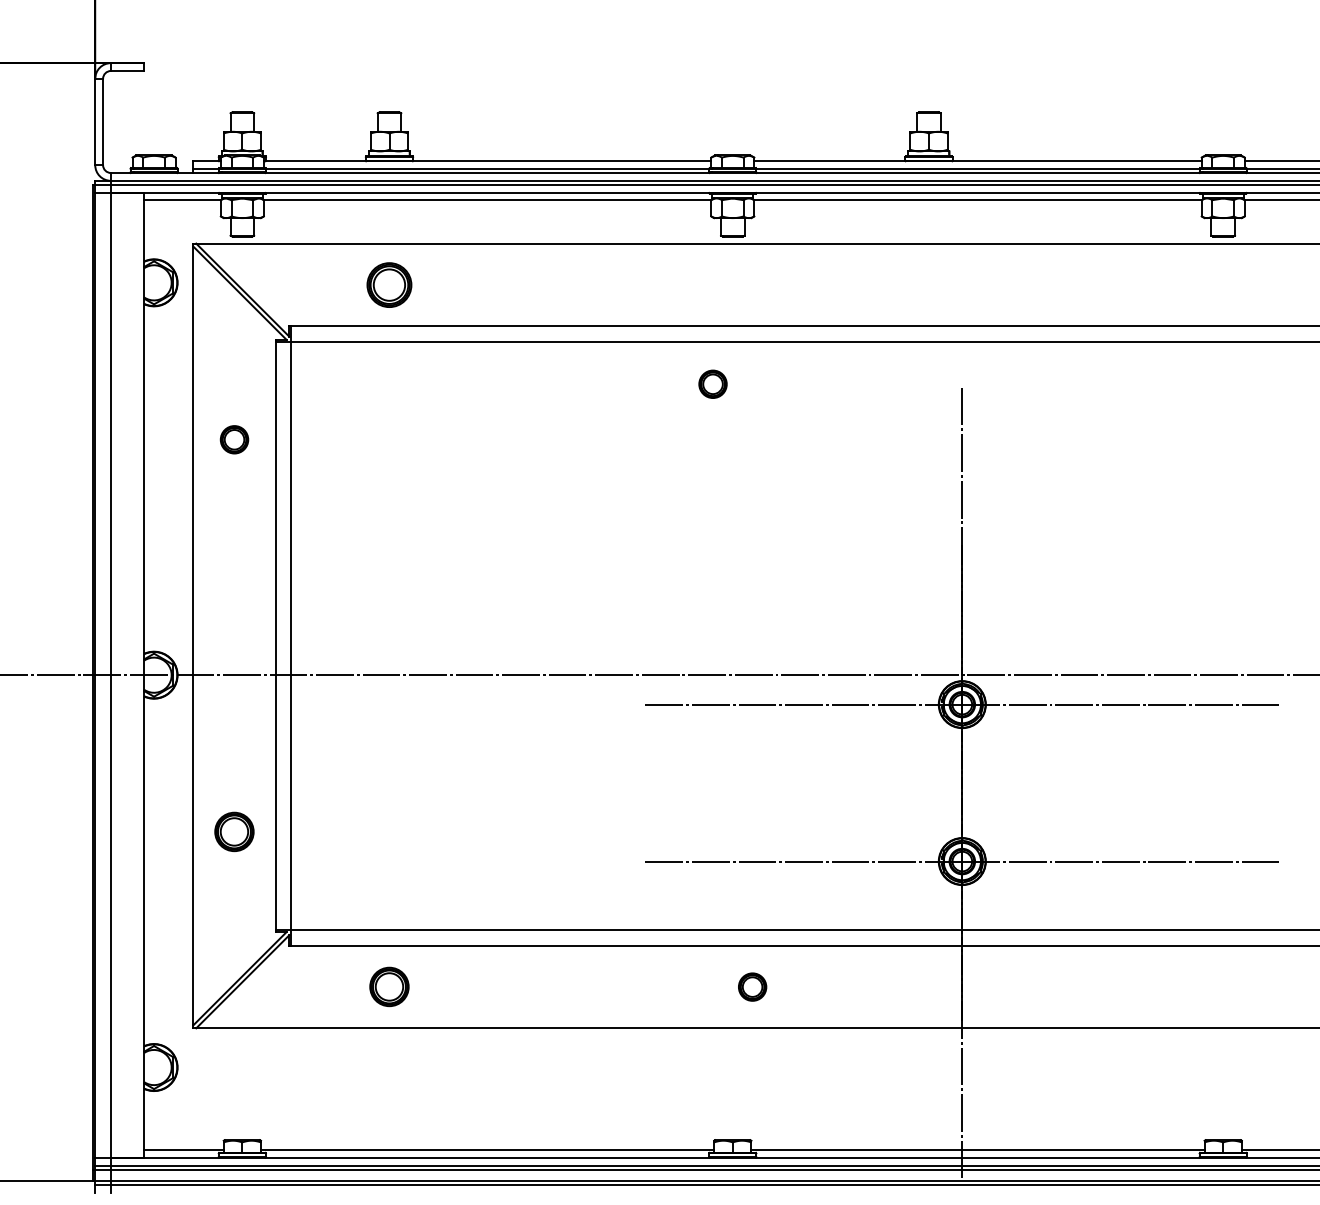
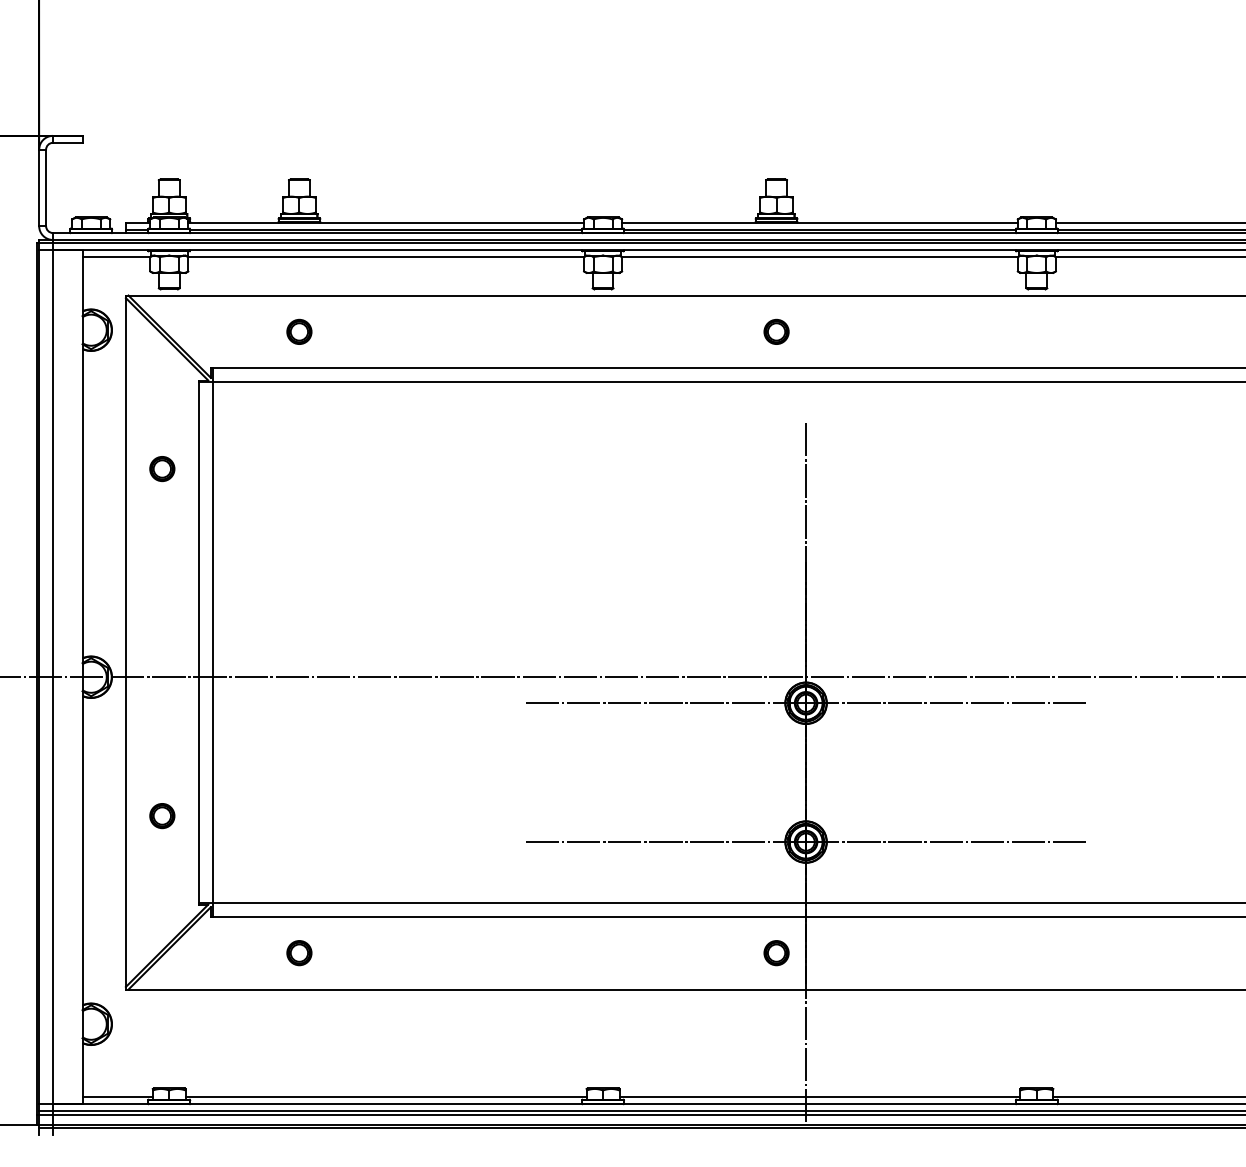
part: (389, 284) -> (299, 331), size x0.62
part: (712, 383) -> (776, 331), moved
part: (234, 832) -> (162, 816), size x0.71
part: (389, 987) -> (299, 953), size x0.71
part: (752, 987) -> (776, 953), moved

